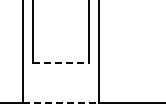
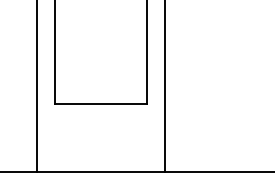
line: (60, 62) -> (100, 103), dashed -> solid
line: (61, 103) -> (101, 171), dashed -> solid

